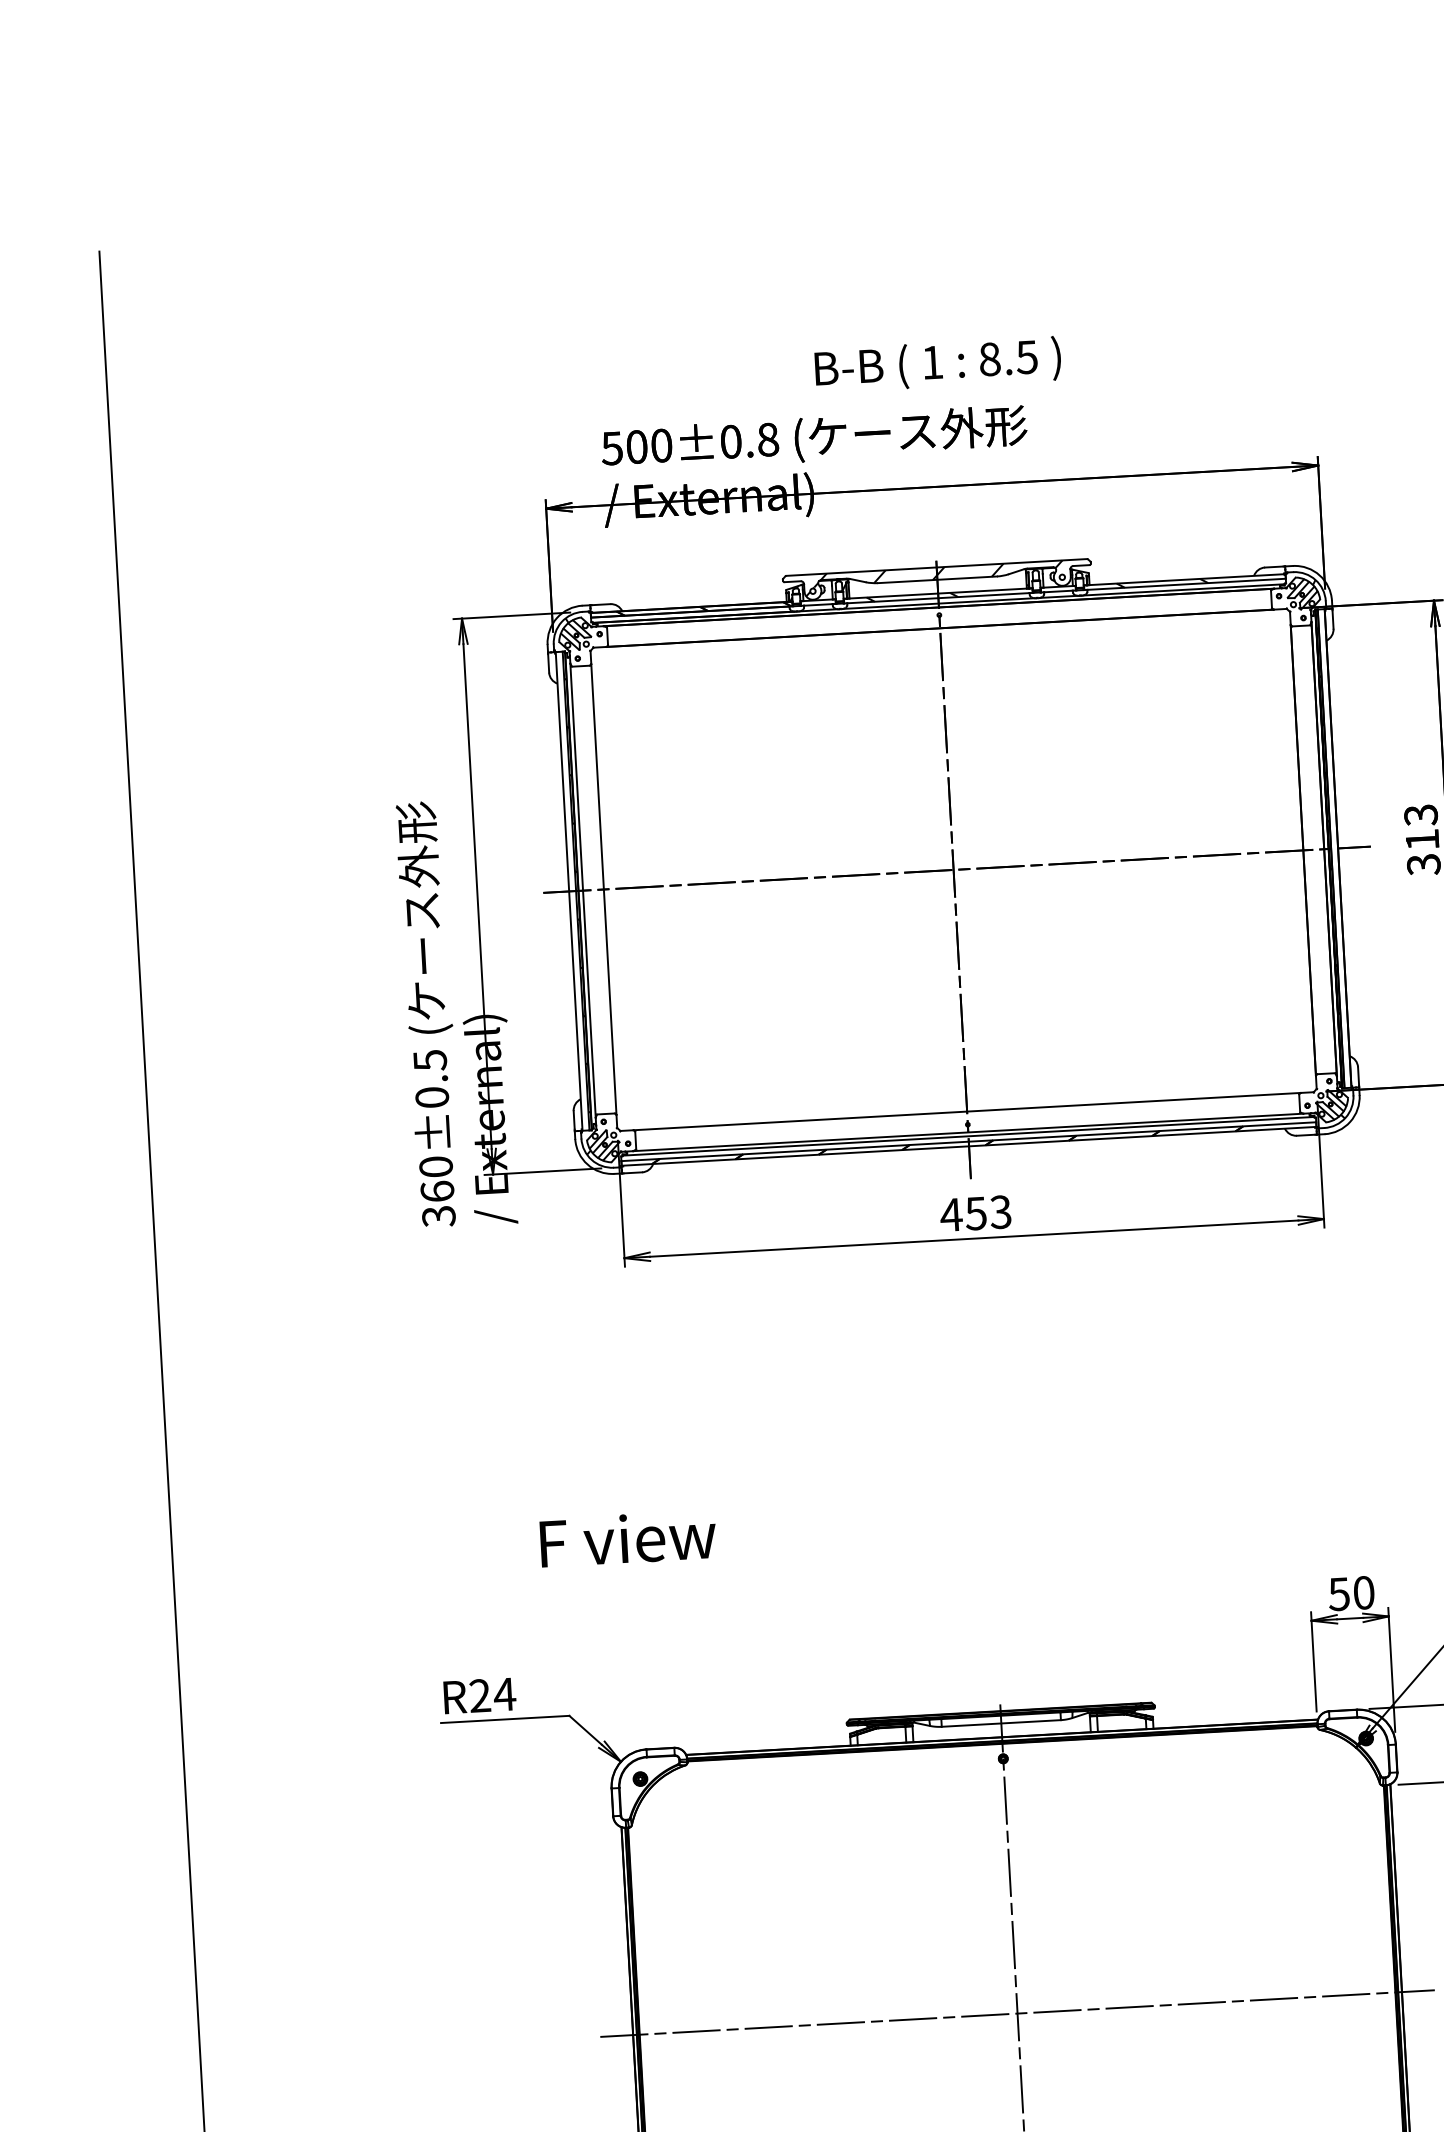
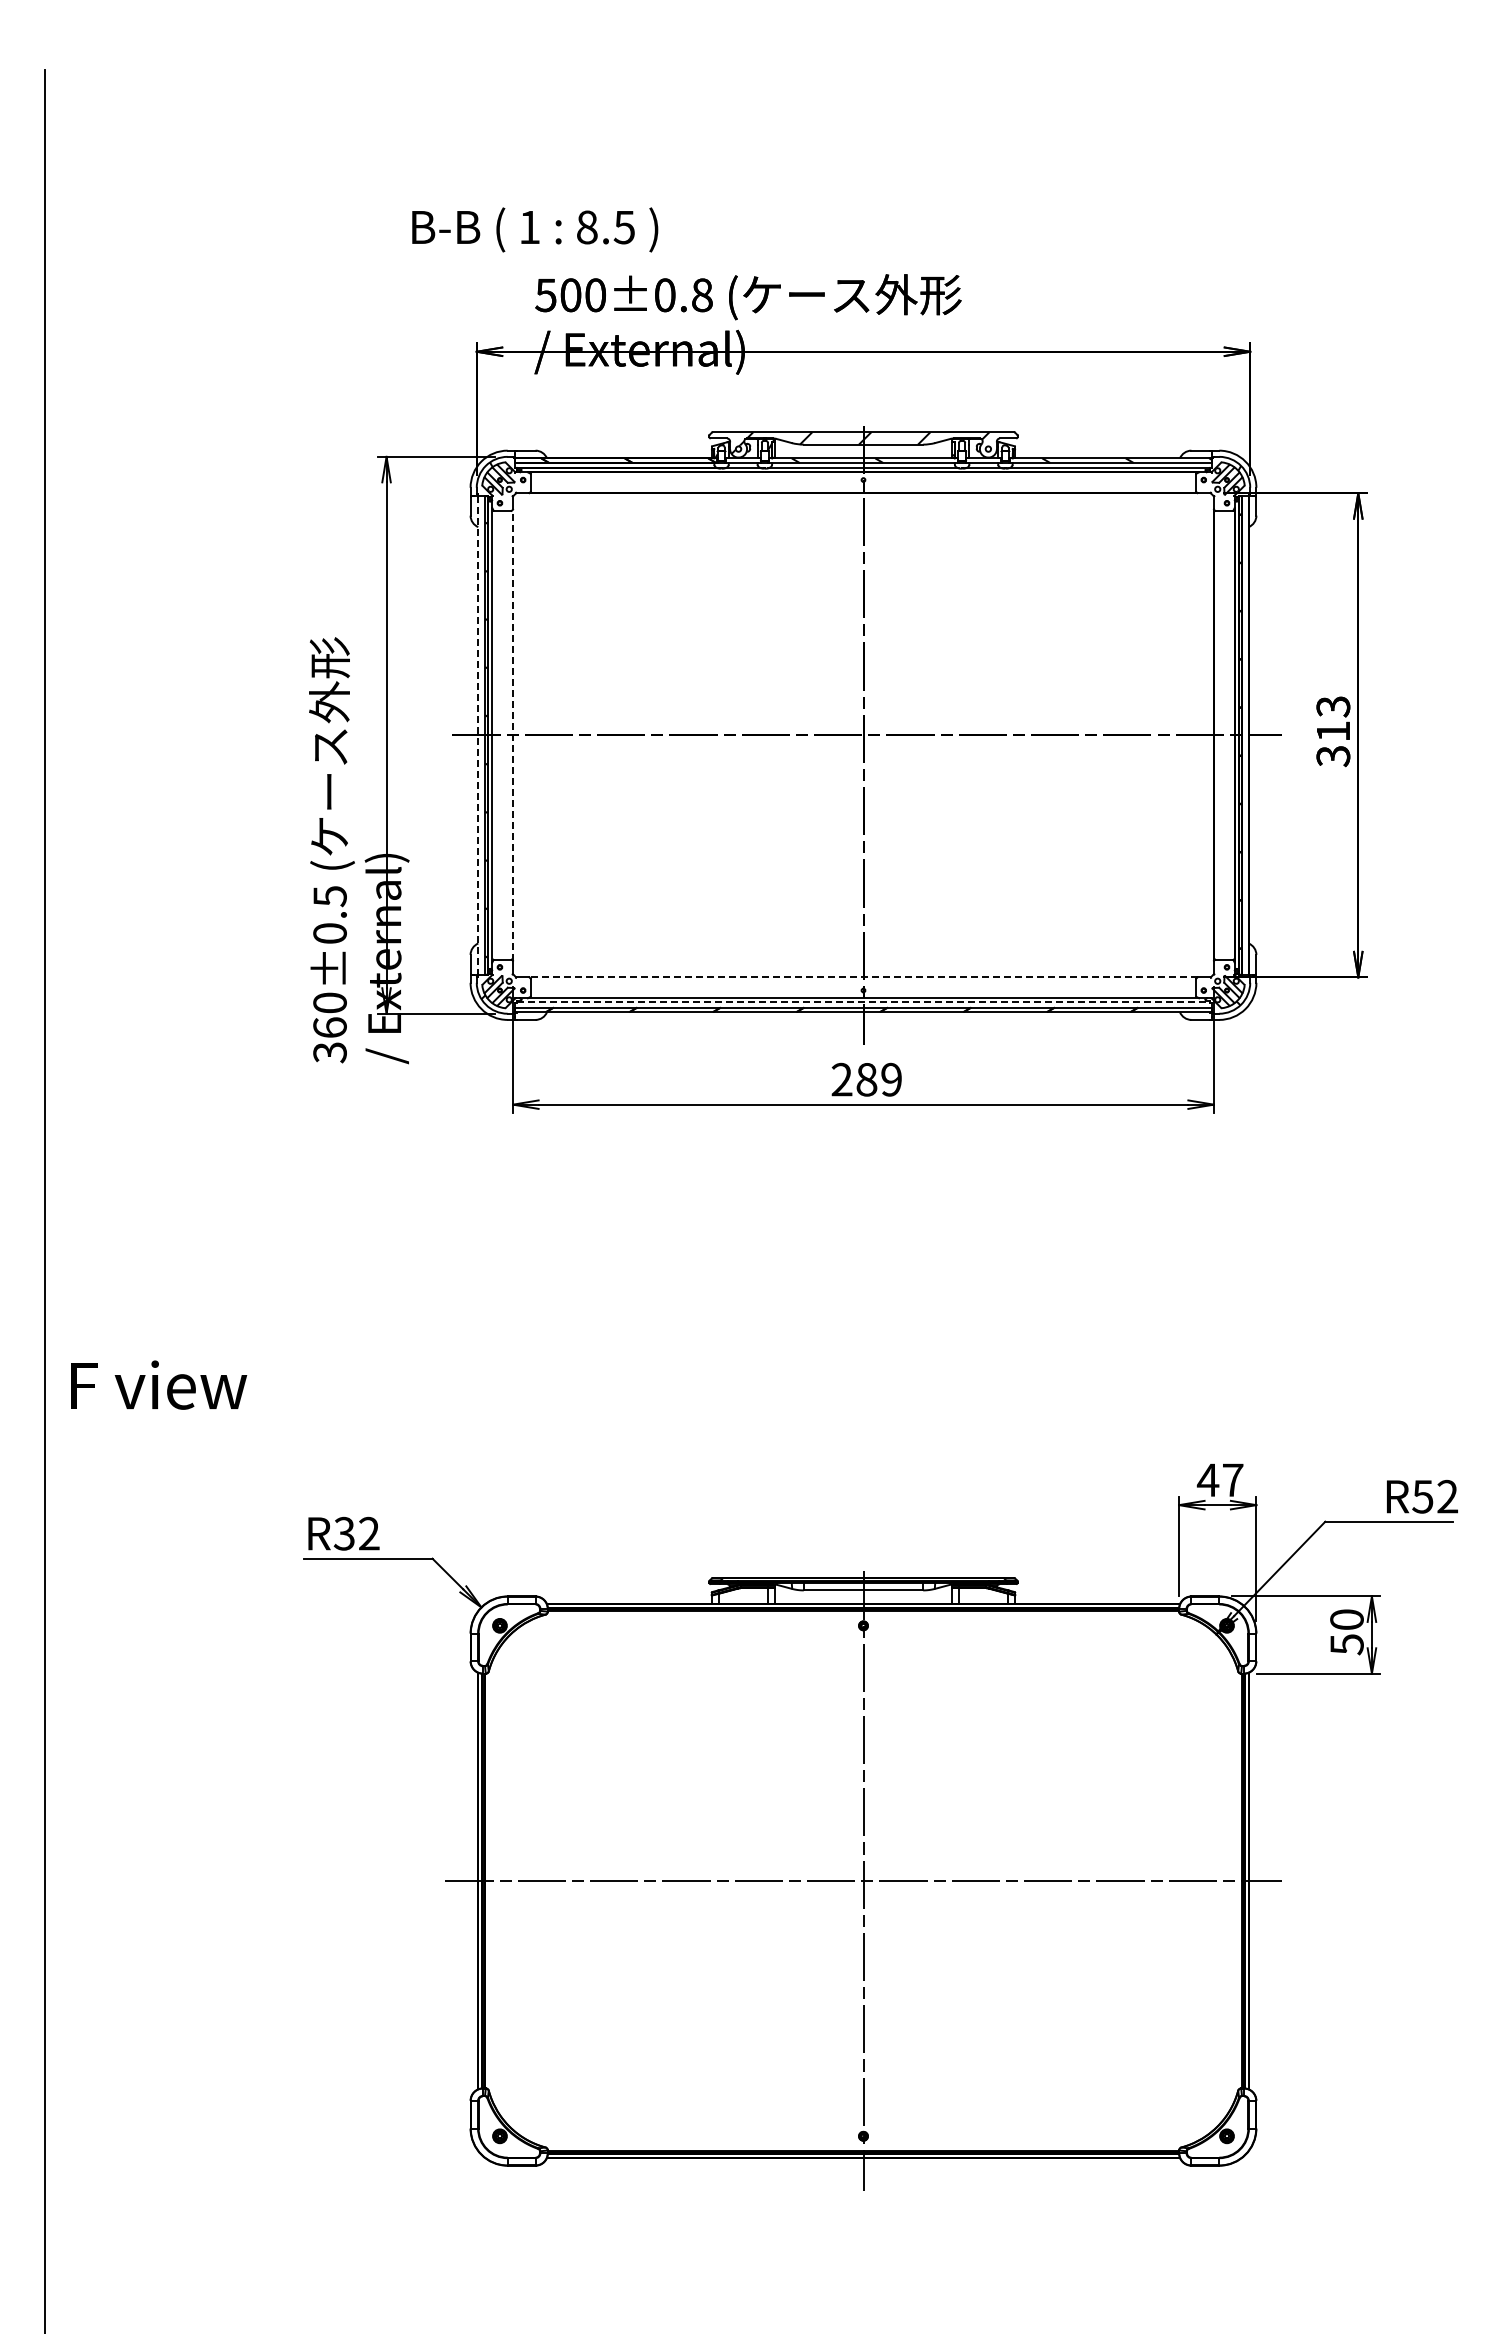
text: (938, 364) -> (535, 229), moved
line: (604, 889) -> (513, 735), solid -> dashed
line: (569, 891) -> (478, 735), solid -> dashed
line: (967, 1111) -> (863, 977), solid -> dashed
line: (968, 1136) -> (863, 1002), solid -> dashed
text: (974, 1213) -> (865, 1079), 453 -> 289
text: (628, 1538) -> (159, 1384), moved
text: (1350, 1593) -> (1219, 1480), 50 -> 47
text: (492, 1694) -> (356, 1533), R24 -> R32

